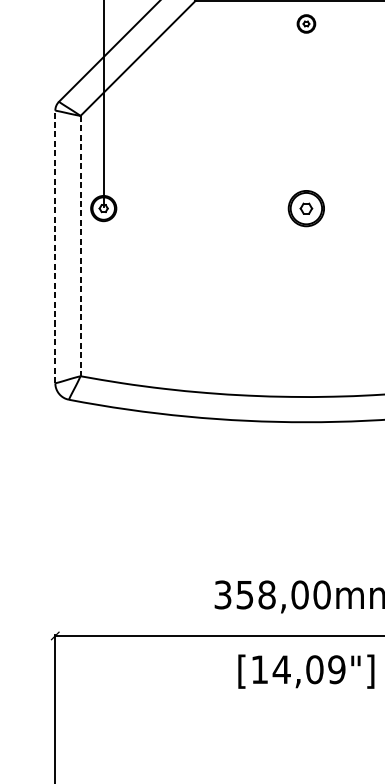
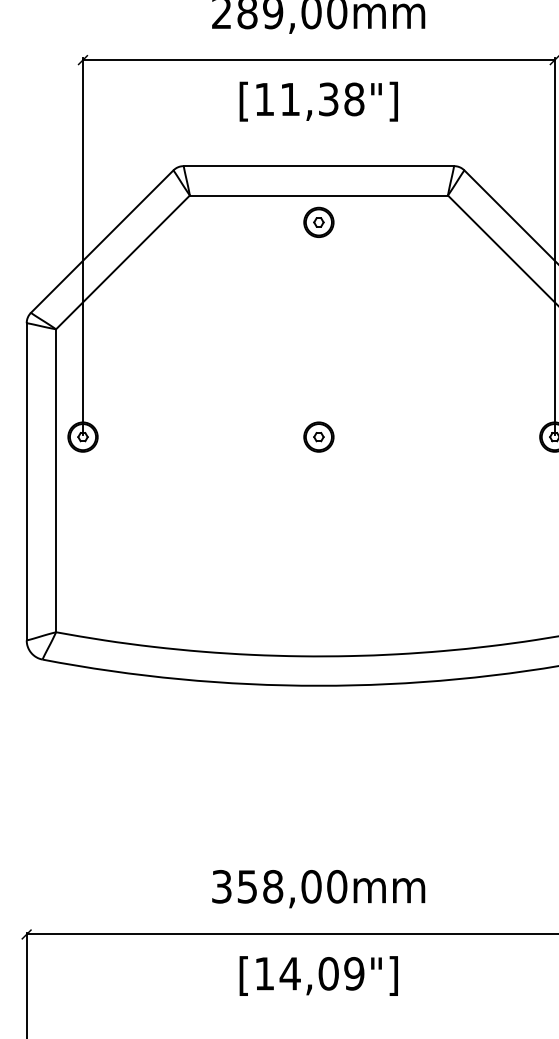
part: (306, 23) -> (318, 221), size x1.43
part: (306, 208) -> (318, 436), size x0.71
line: (55, 246) -> (26, 481), dashed -> solid
line: (80, 246) -> (56, 481), dashed -> solid

